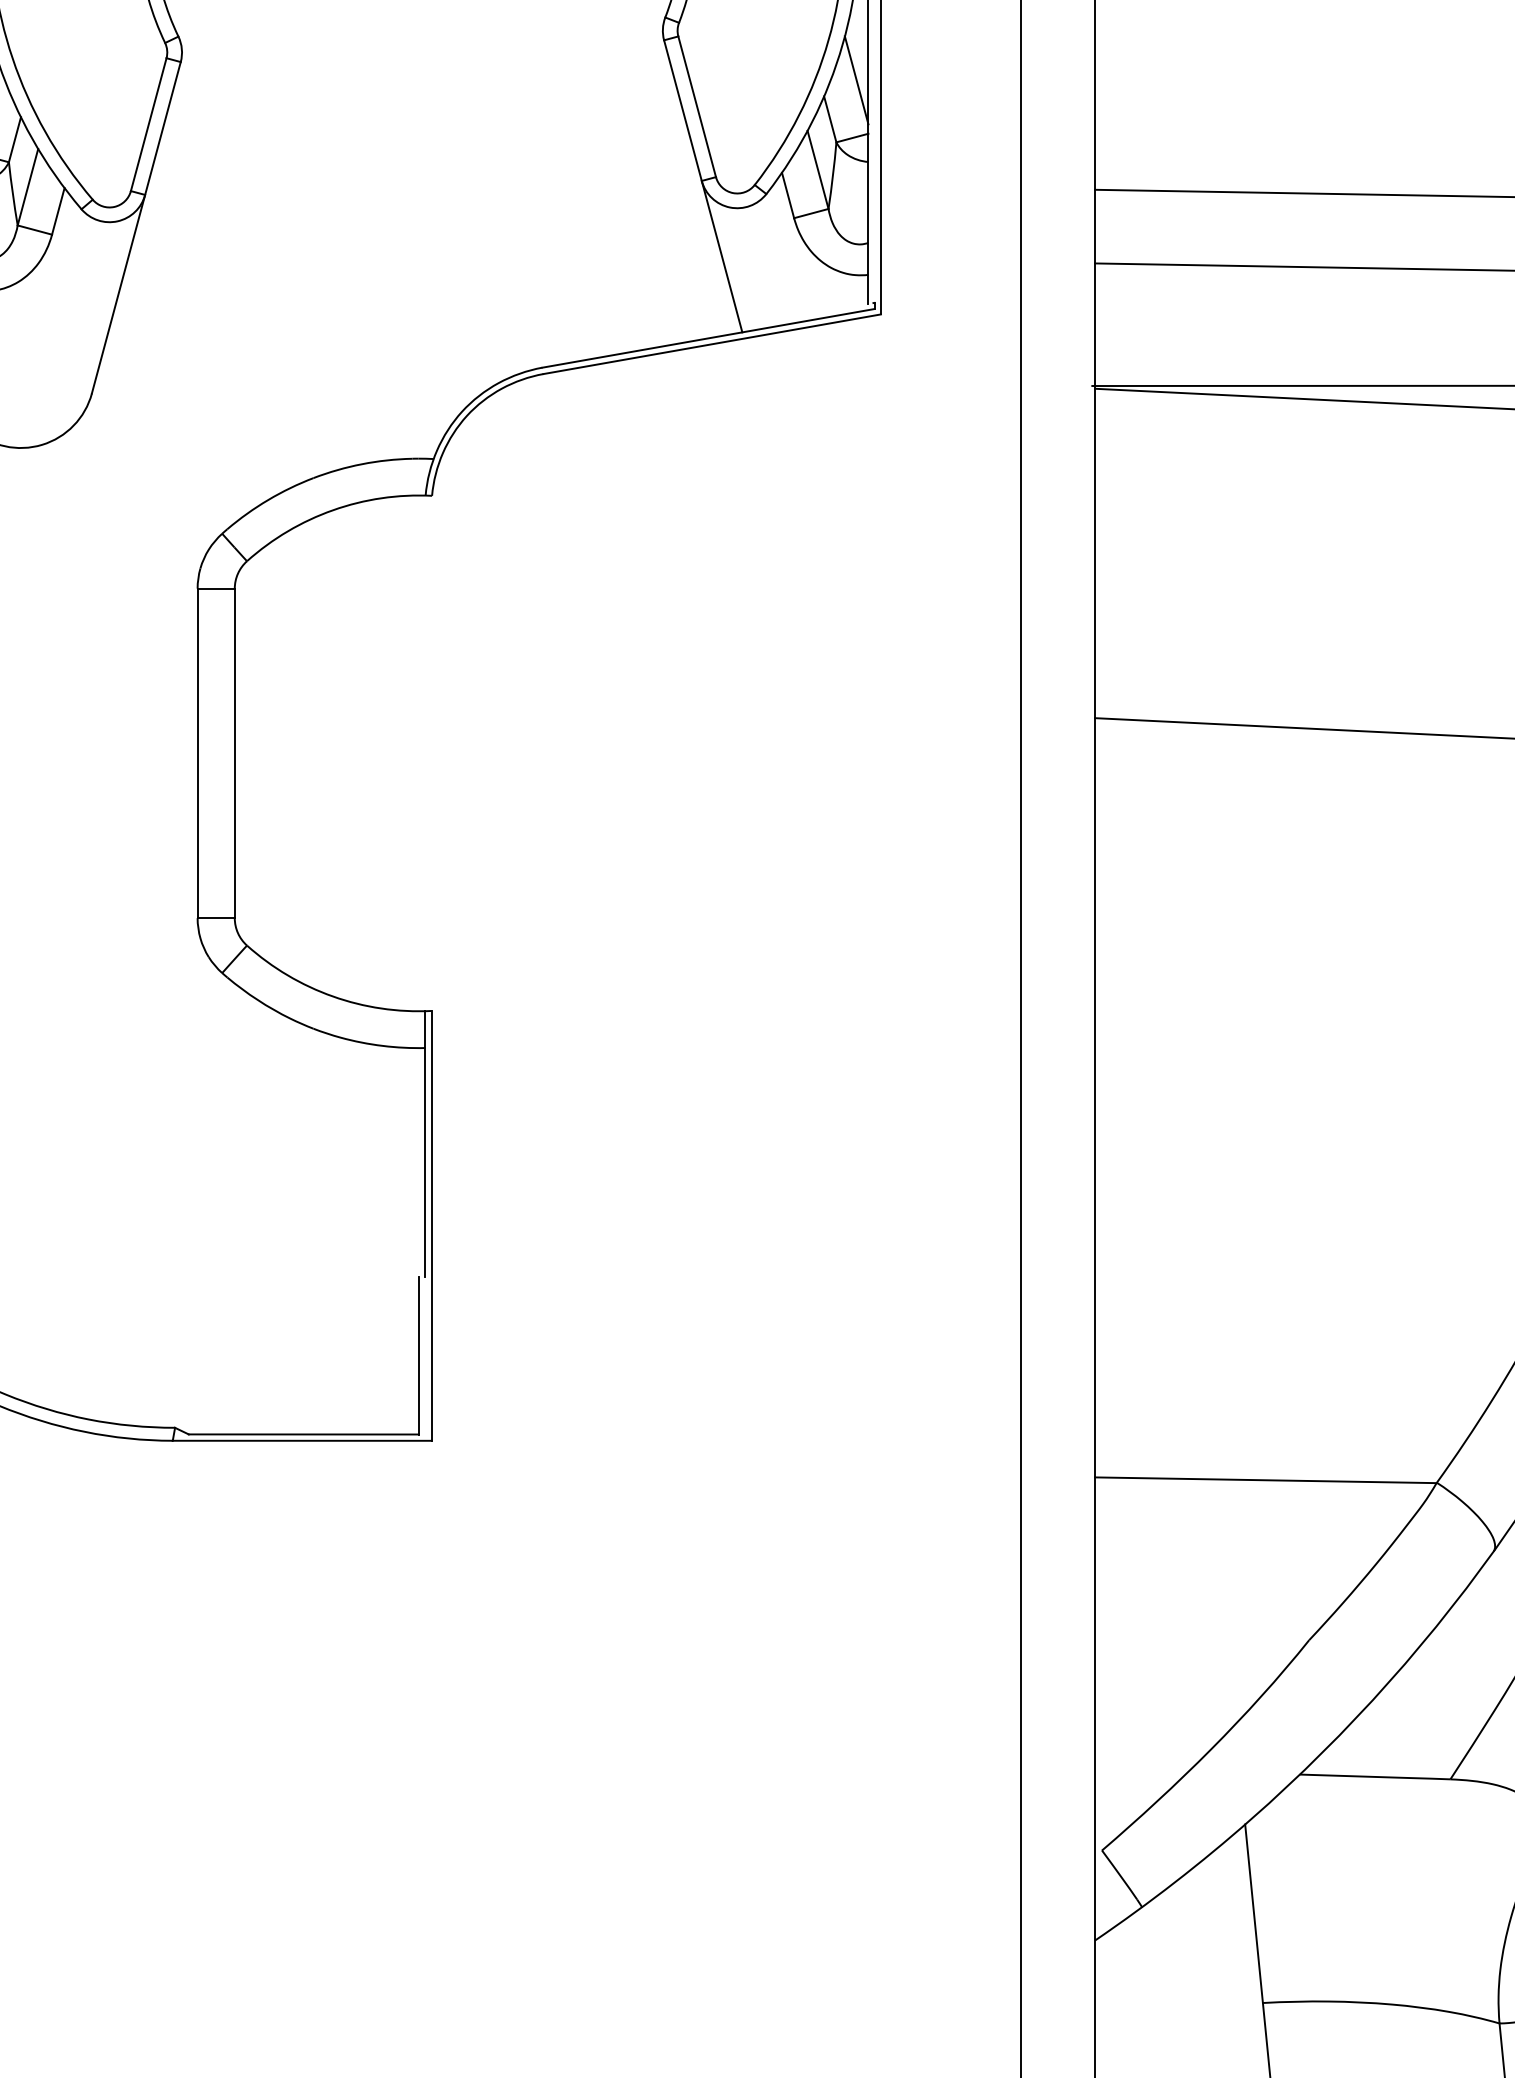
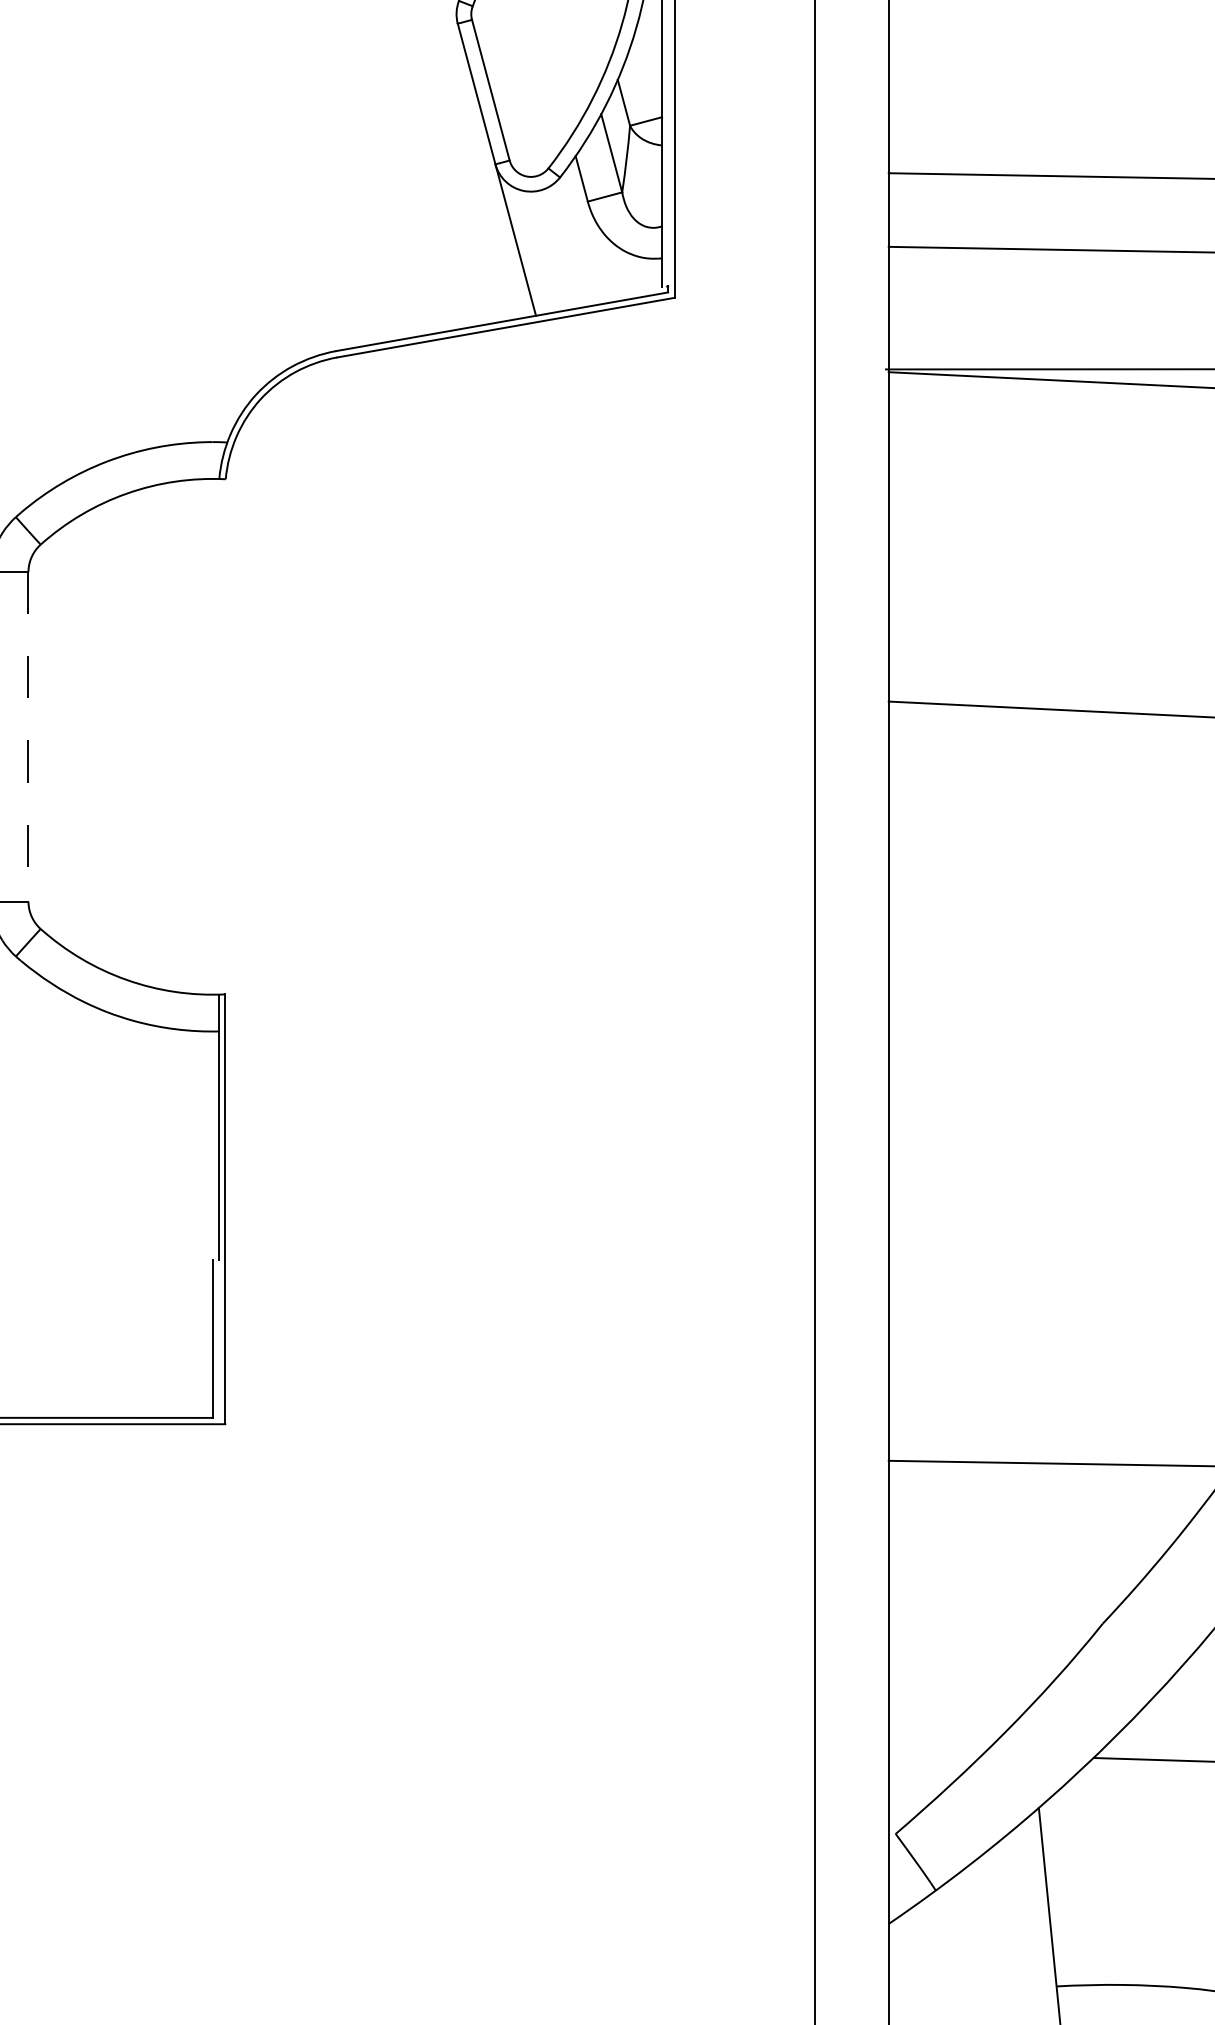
line: (856, 80) -> (650, 63), removed
line: (234, 753) -> (28, 736), solid -> dashed

